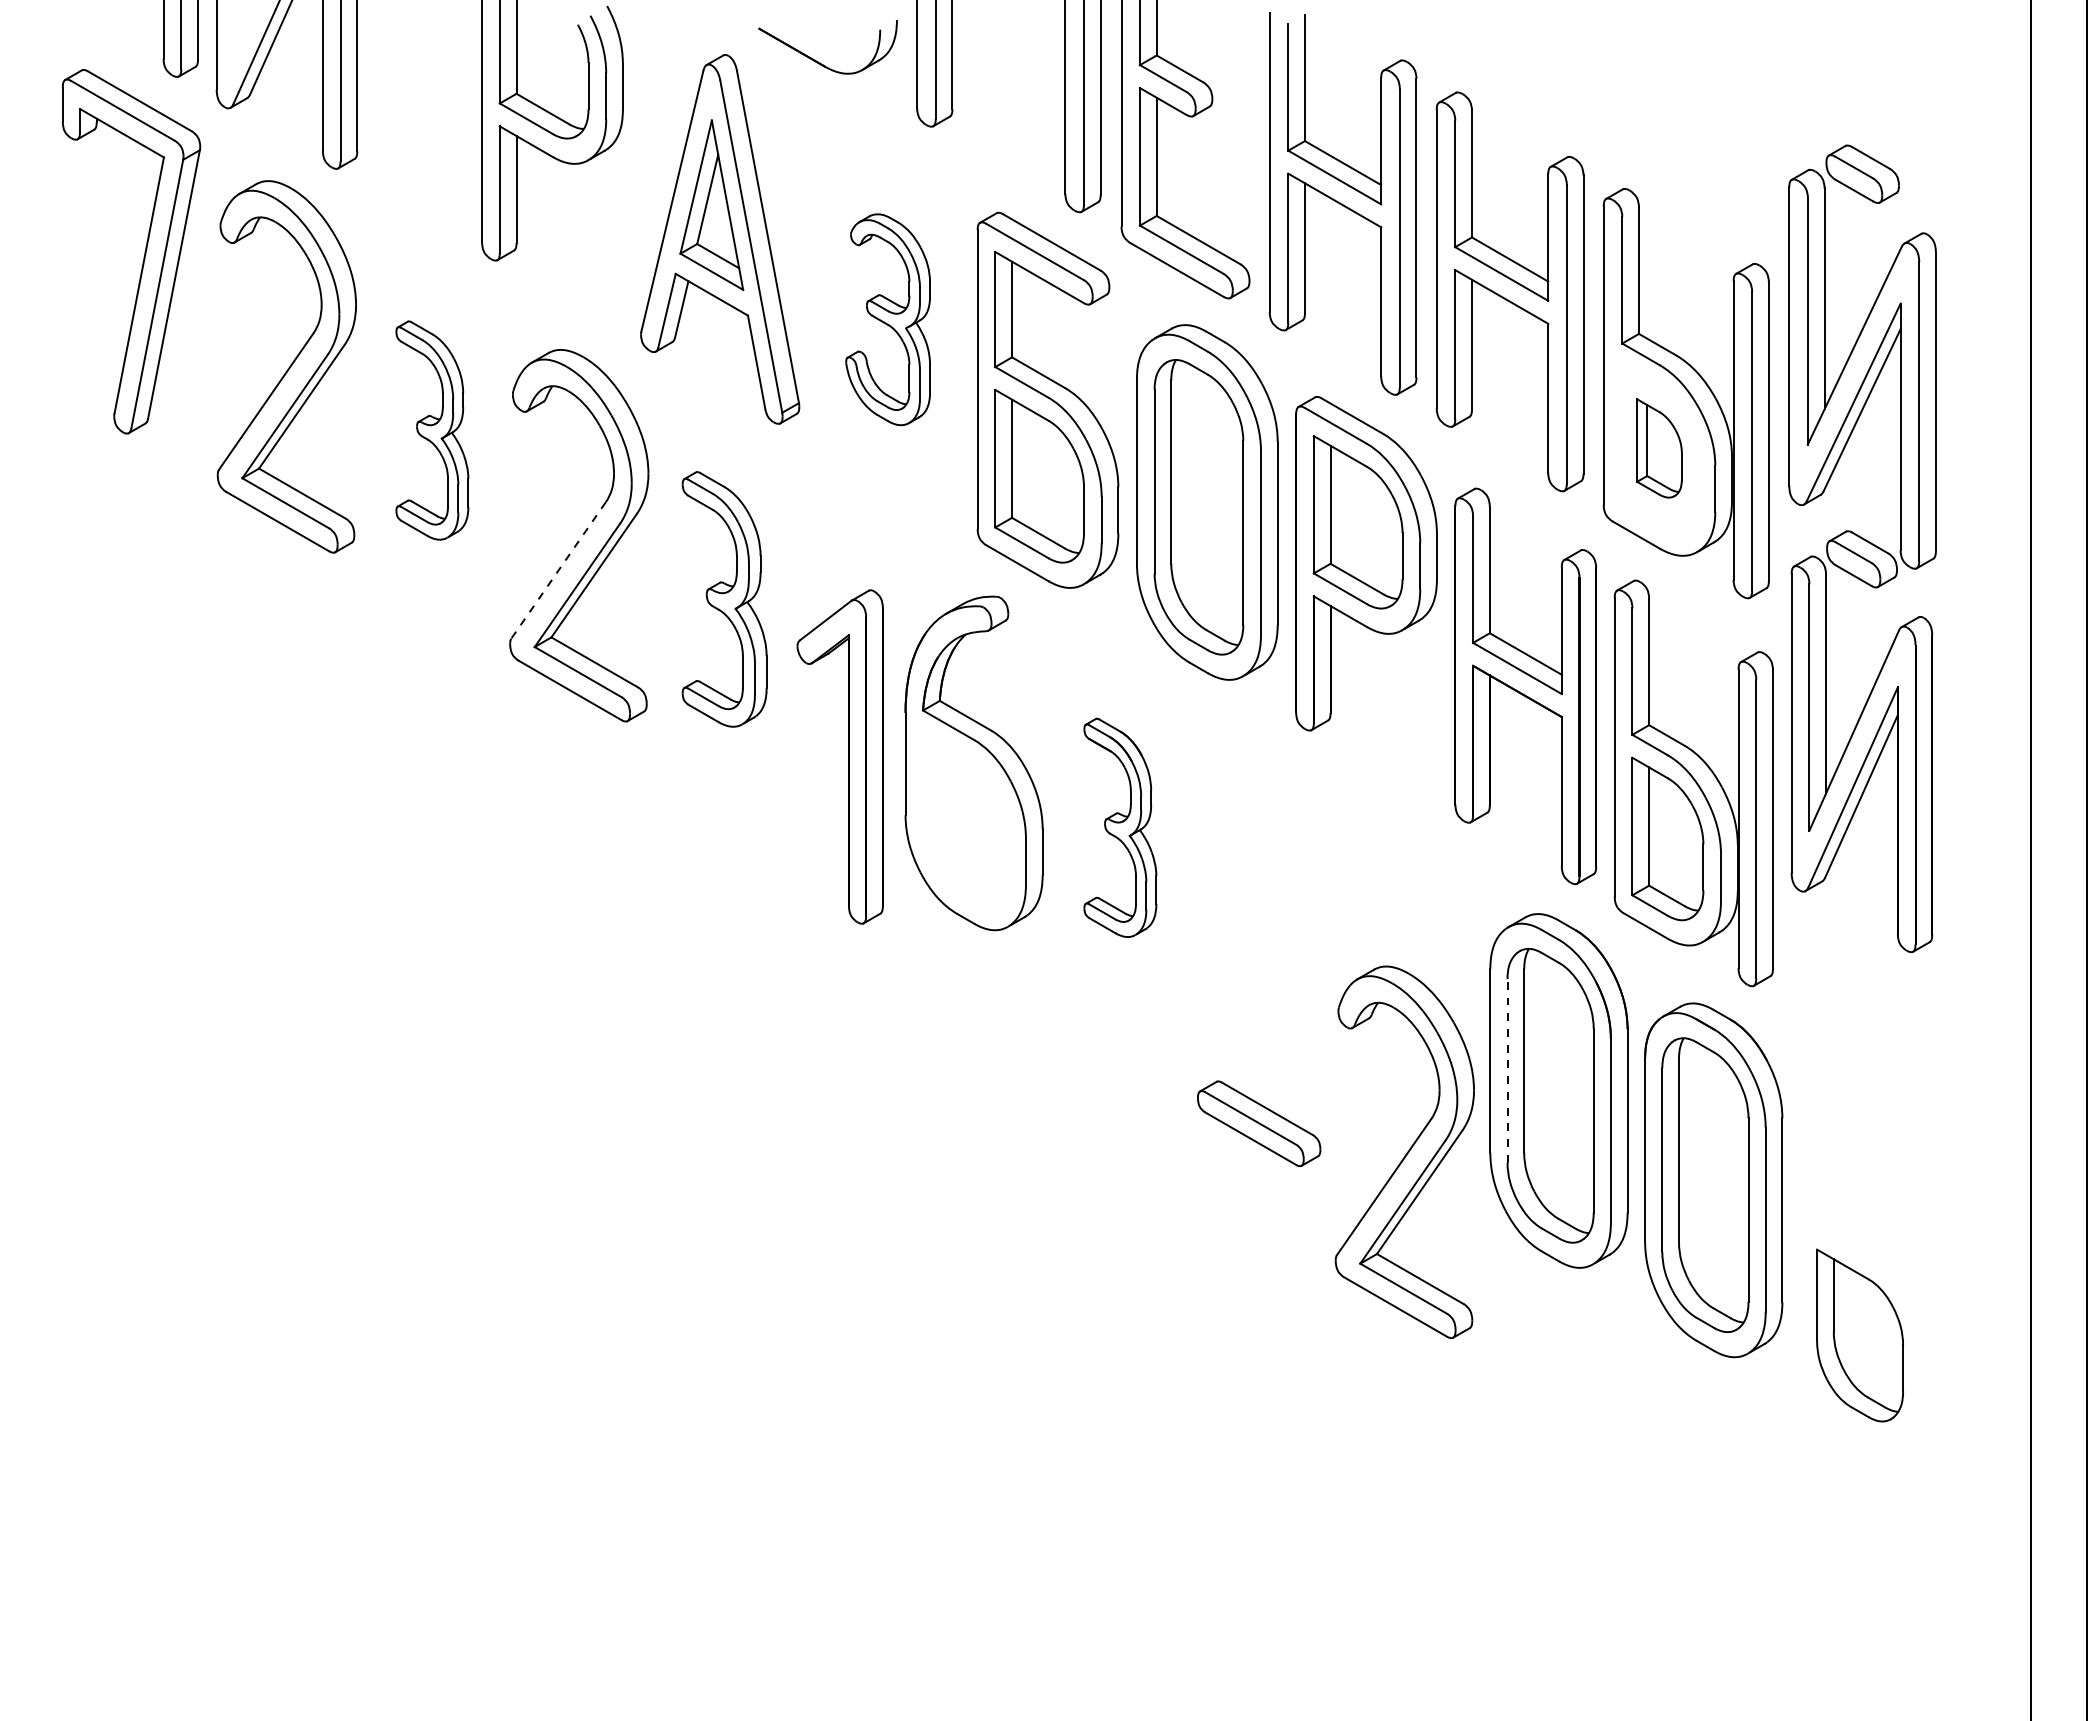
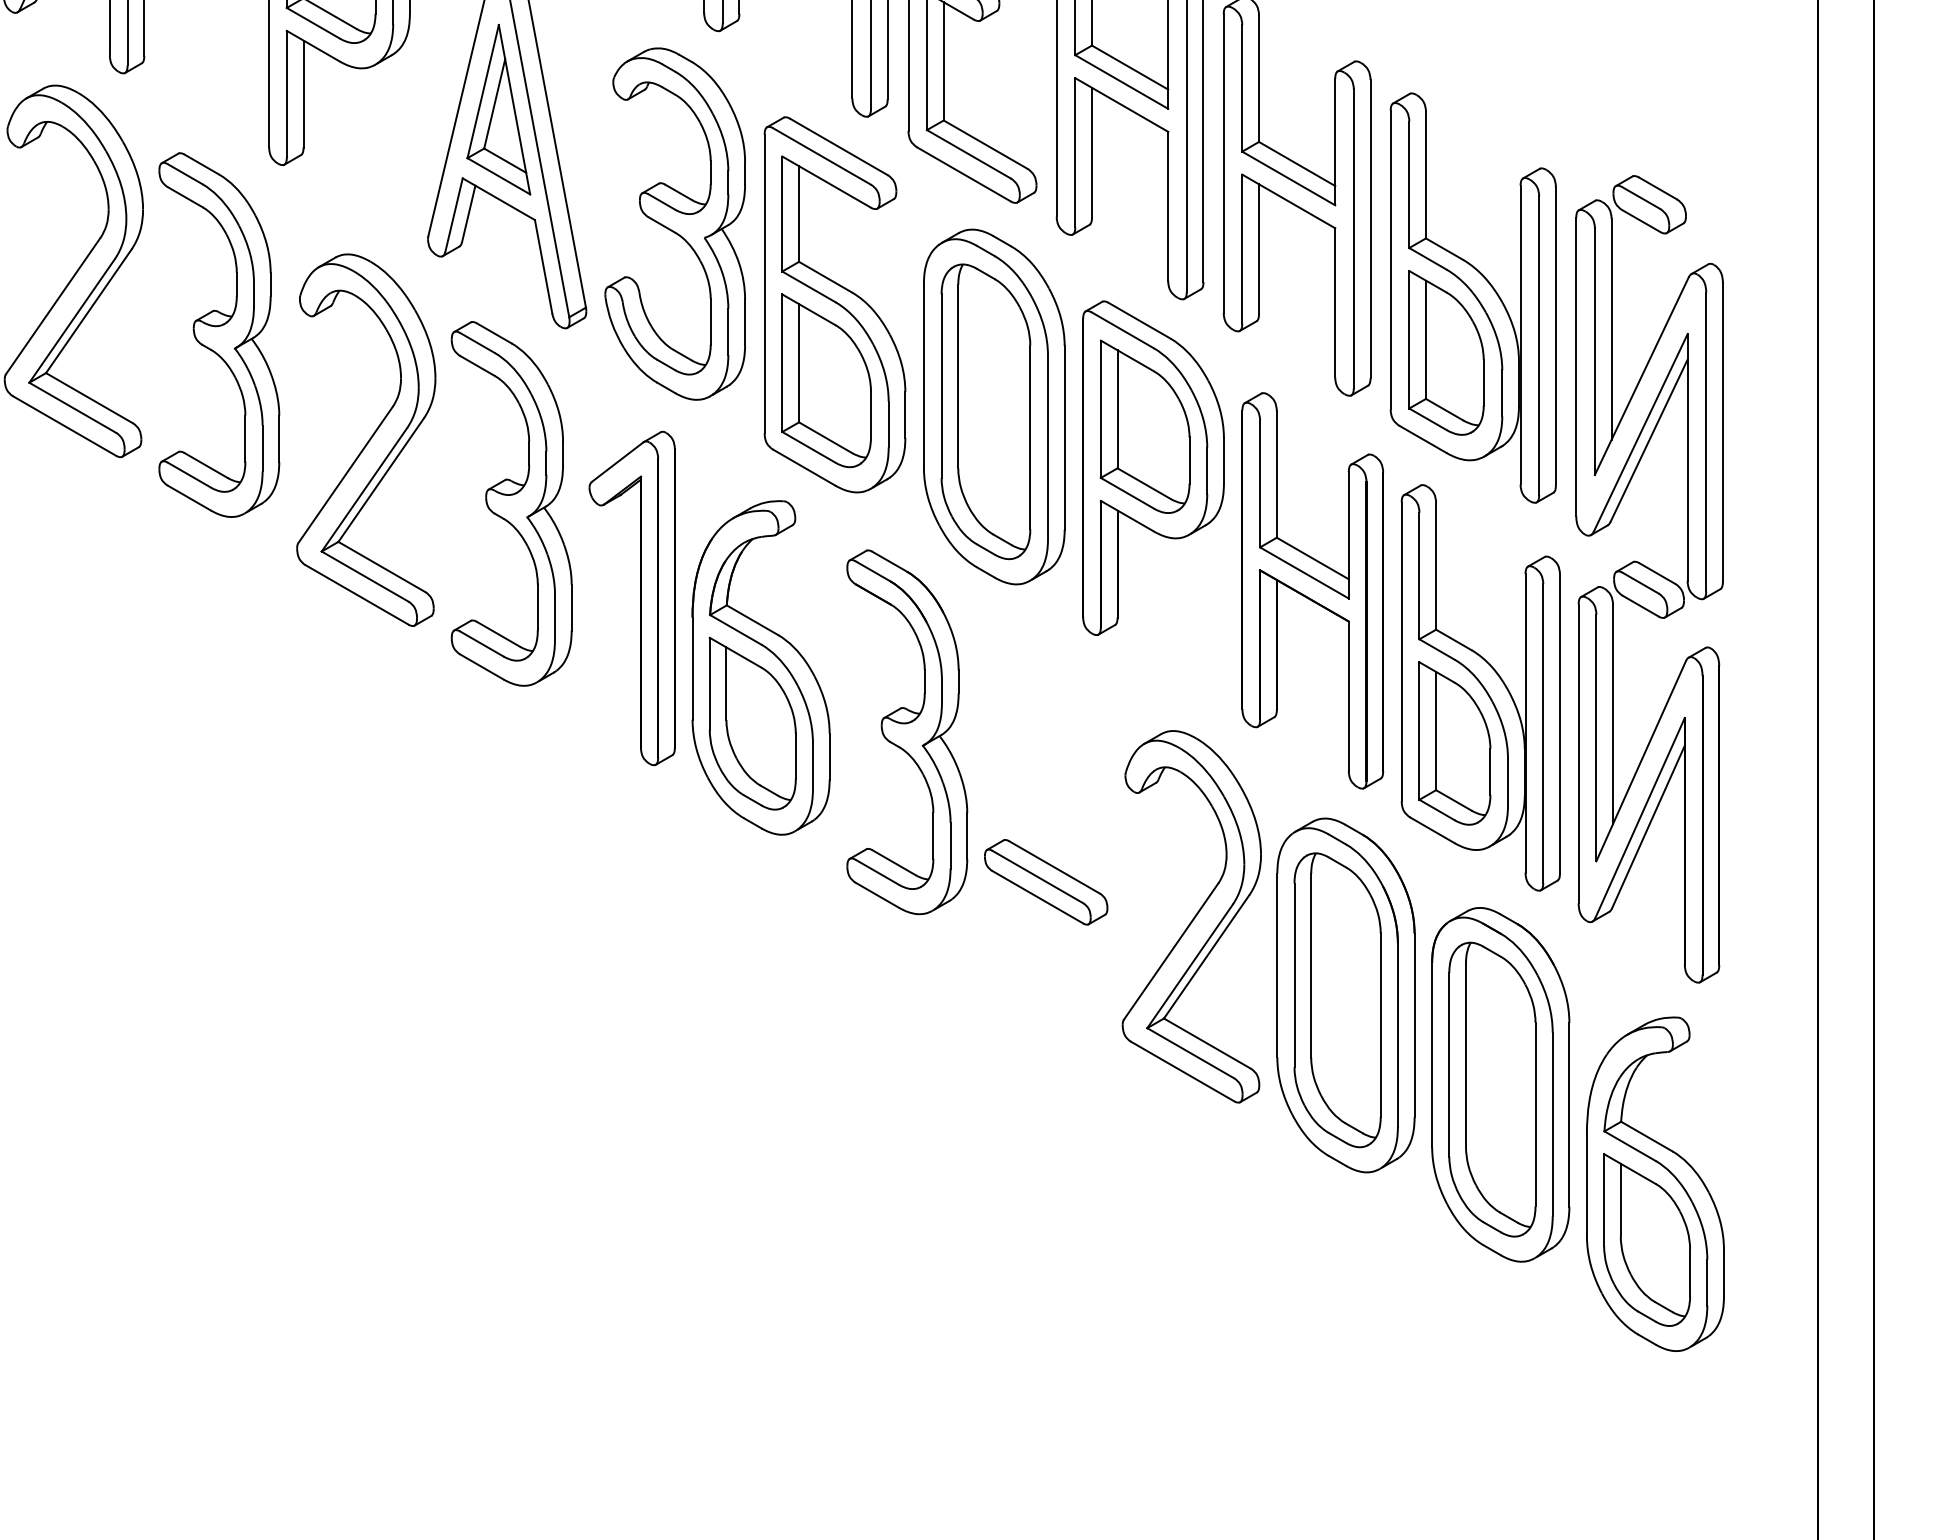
part: (887, 319) -> (674, 224), size x1.67
part: (432, 430) -> (219, 335), size x1.67
part: (1659, 448) -> (1446, 353), size x1.67
part: (1862, 548) -> (1649, 579), moved
line: (558, 570) -> (345, 475), dashed -> solid
part: (724, 599) -> (511, 504), size x1.43
part: (848, 756) -> (640, 598), moved
part: (965, 818) -> (752, 723), added
part: (1120, 827) -> (907, 732), size x1.67
line: (1507, 1070) -> (1294, 975), dashed -> solid
part: (1259, 1123) -> (1046, 882), moved
part: (1404, 1151) -> (1191, 916), moved
part: (1868, 1279) -> (1655, 1184), added

